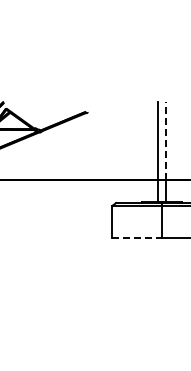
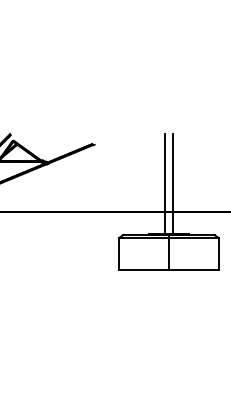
line: (165, 140) -> (172, 172), dashed -> solid
line: (137, 238) -> (144, 270), dashed -> solid

